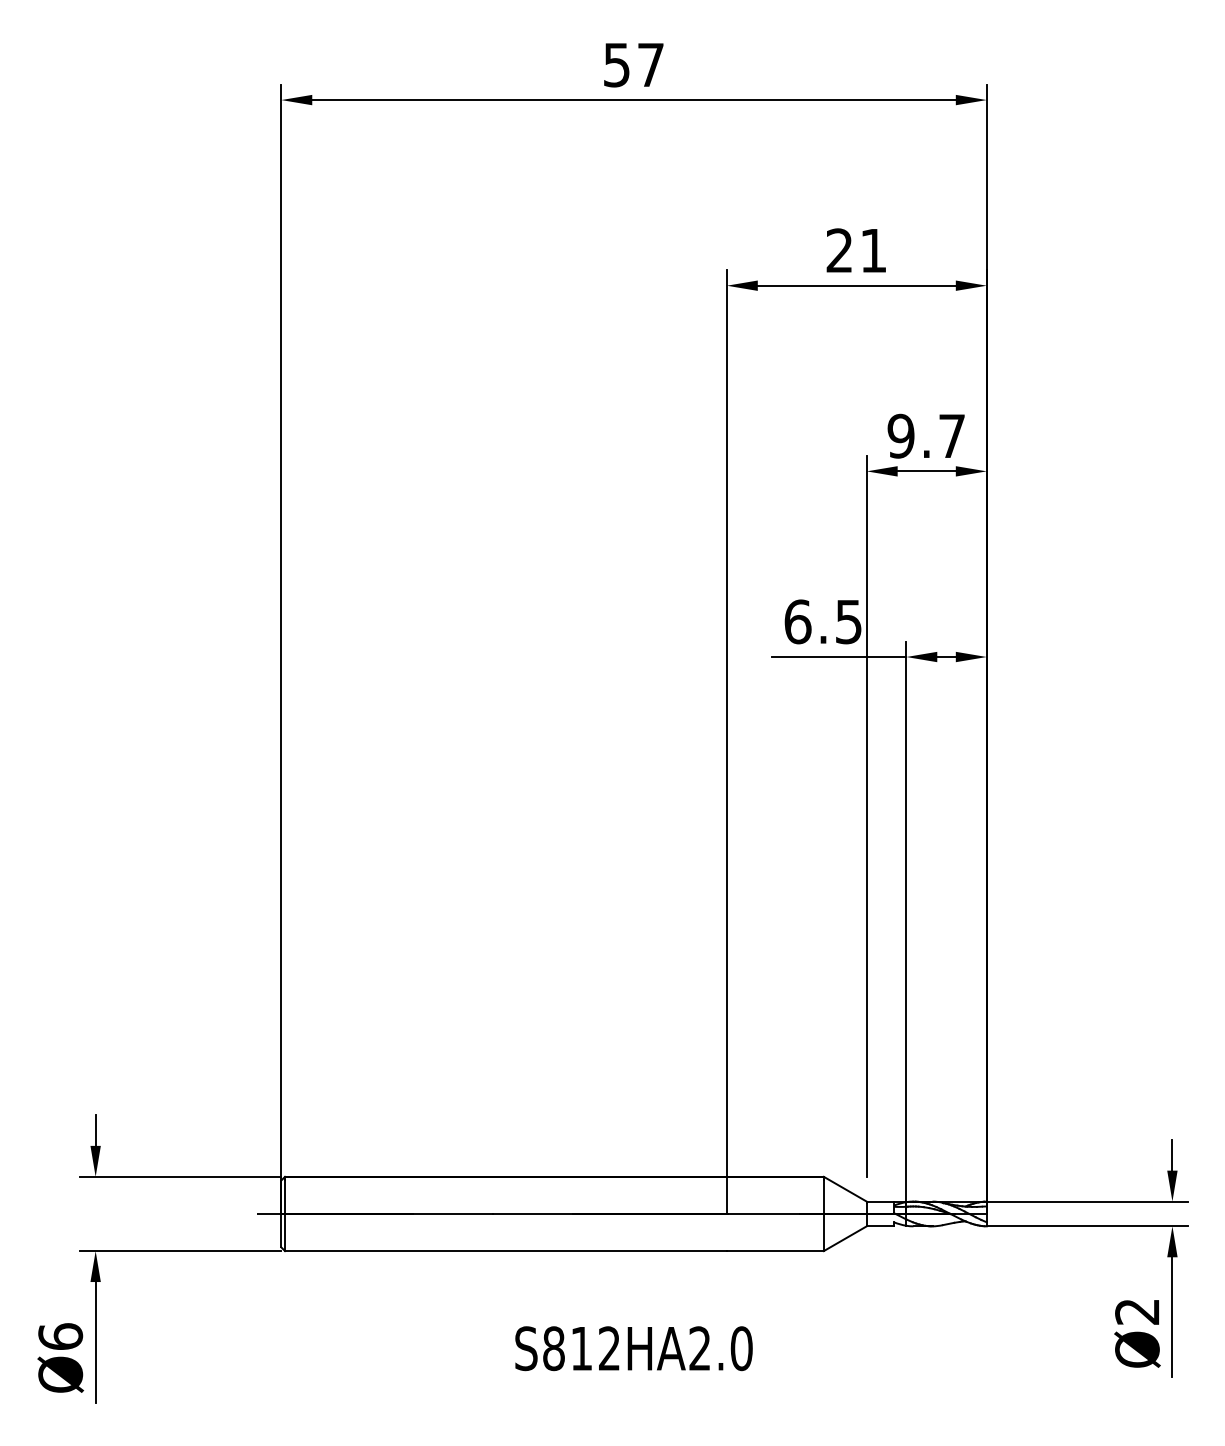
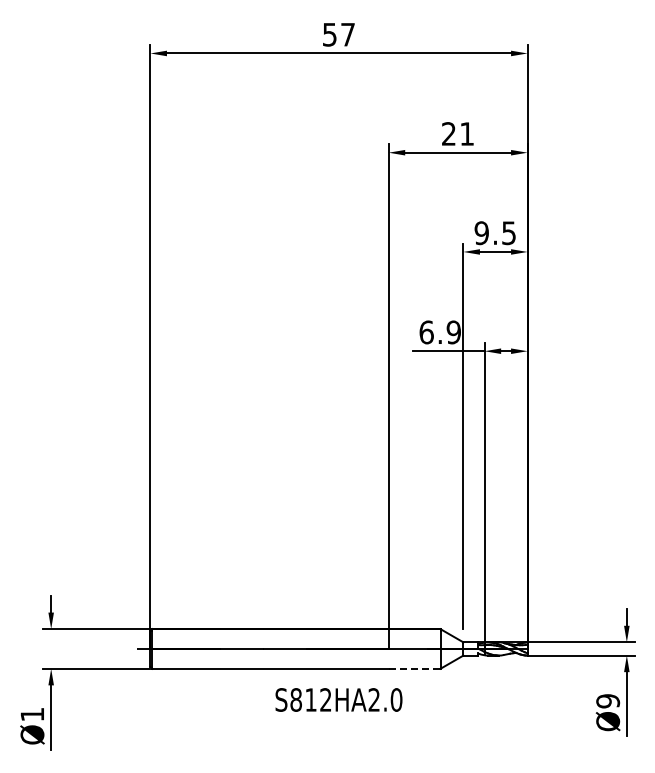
text: (951, 436) -> (508, 233), 9.7 -> 9.5
text: (848, 621) -> (453, 332), 6.5 -> 6.9
line: (775, 1250) -> (414, 668), solid -> dashed
text: (1138, 1312) -> (608, 701), Ø2 -> Ø9
text: (60, 1336) -> (32, 714), Ø6 -> Ø1
text: (633, 1347) -> (338, 699), moved

